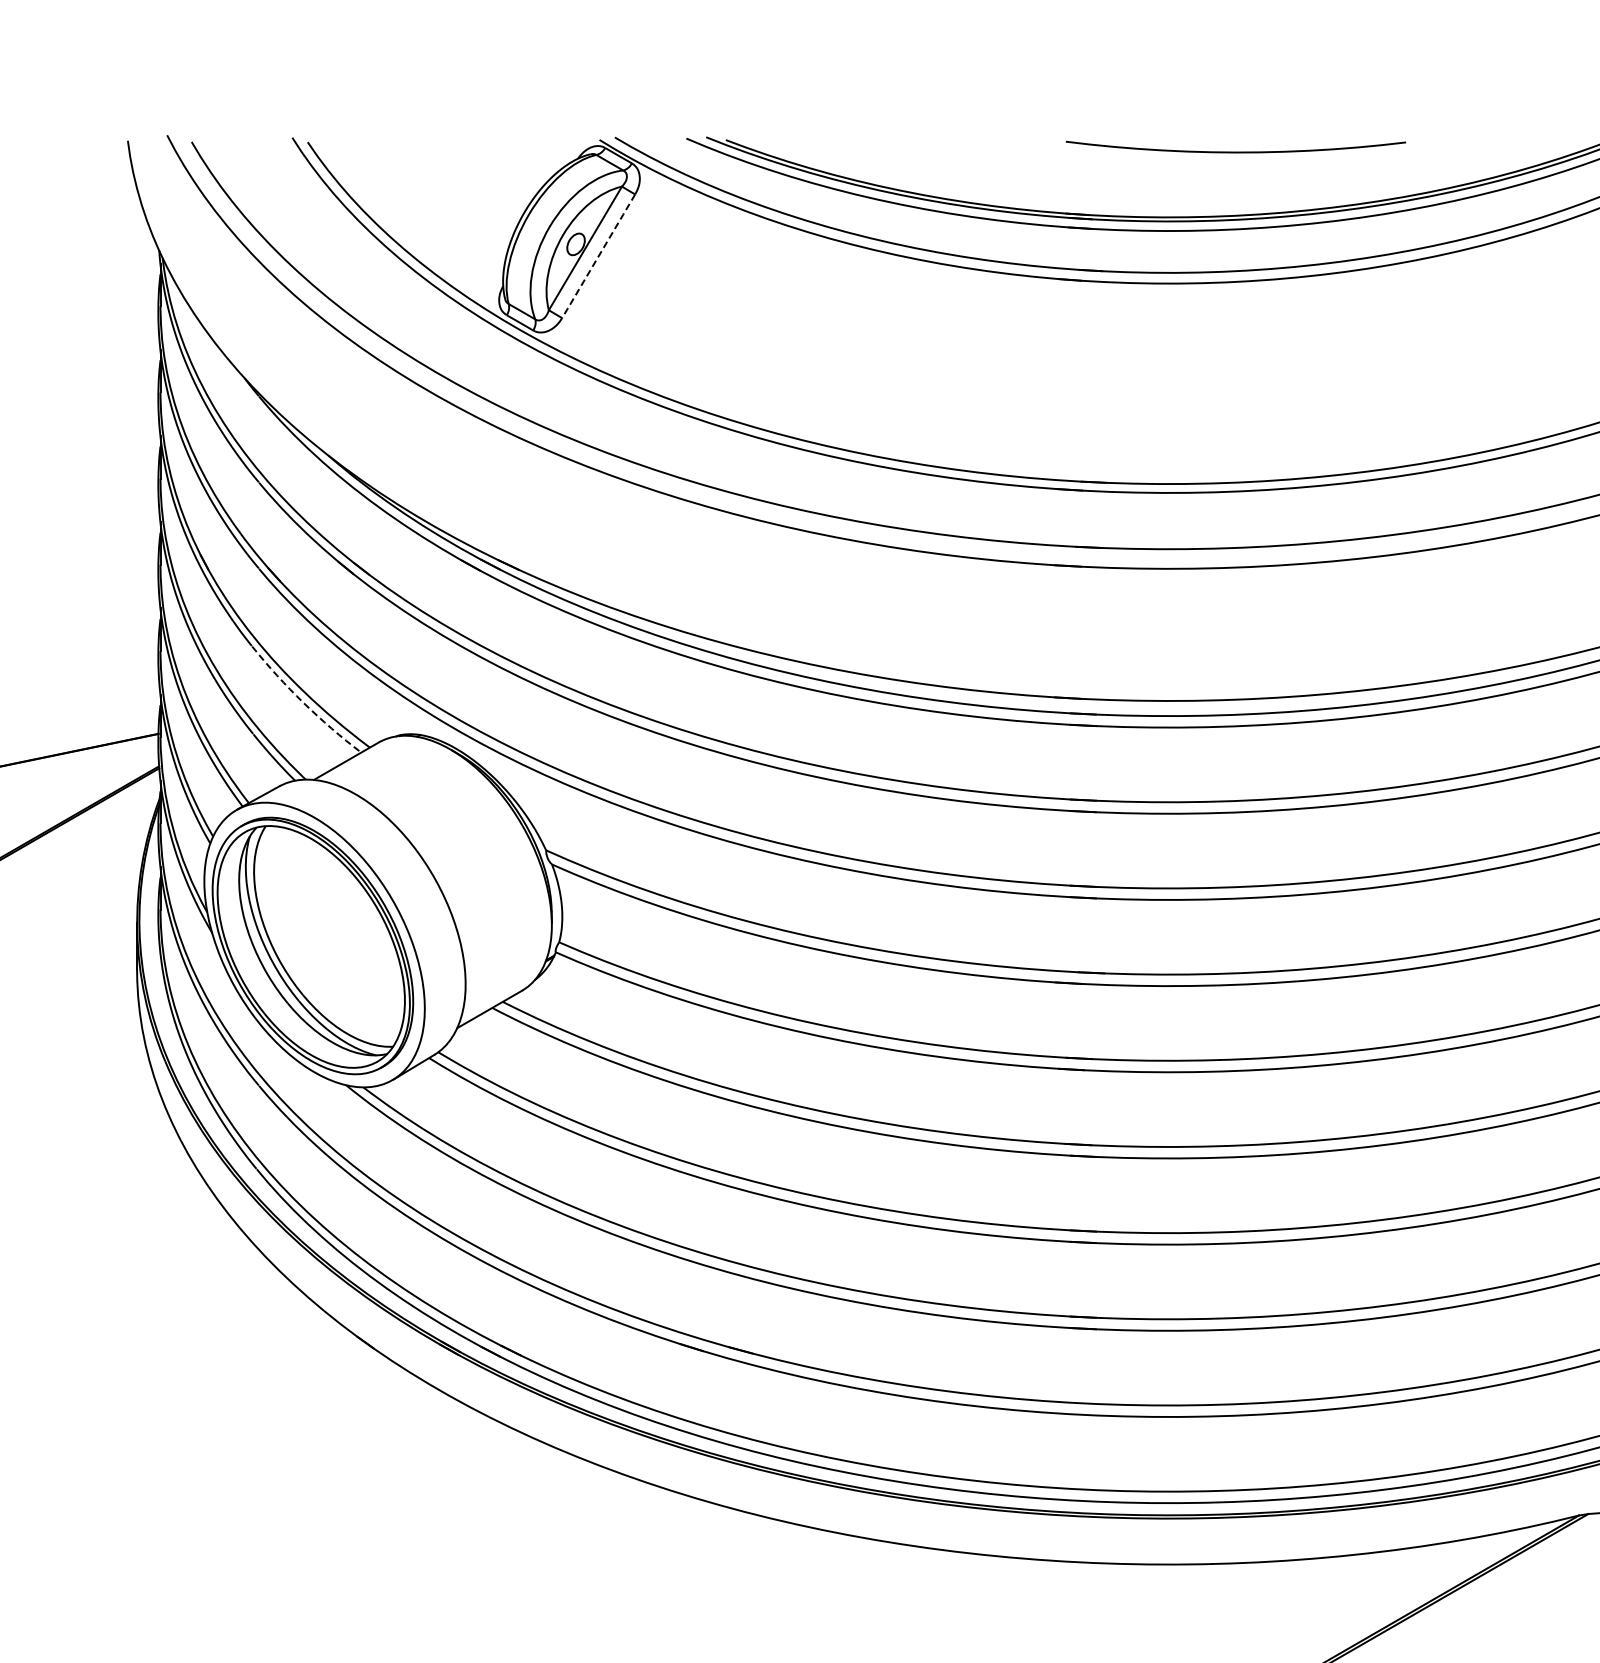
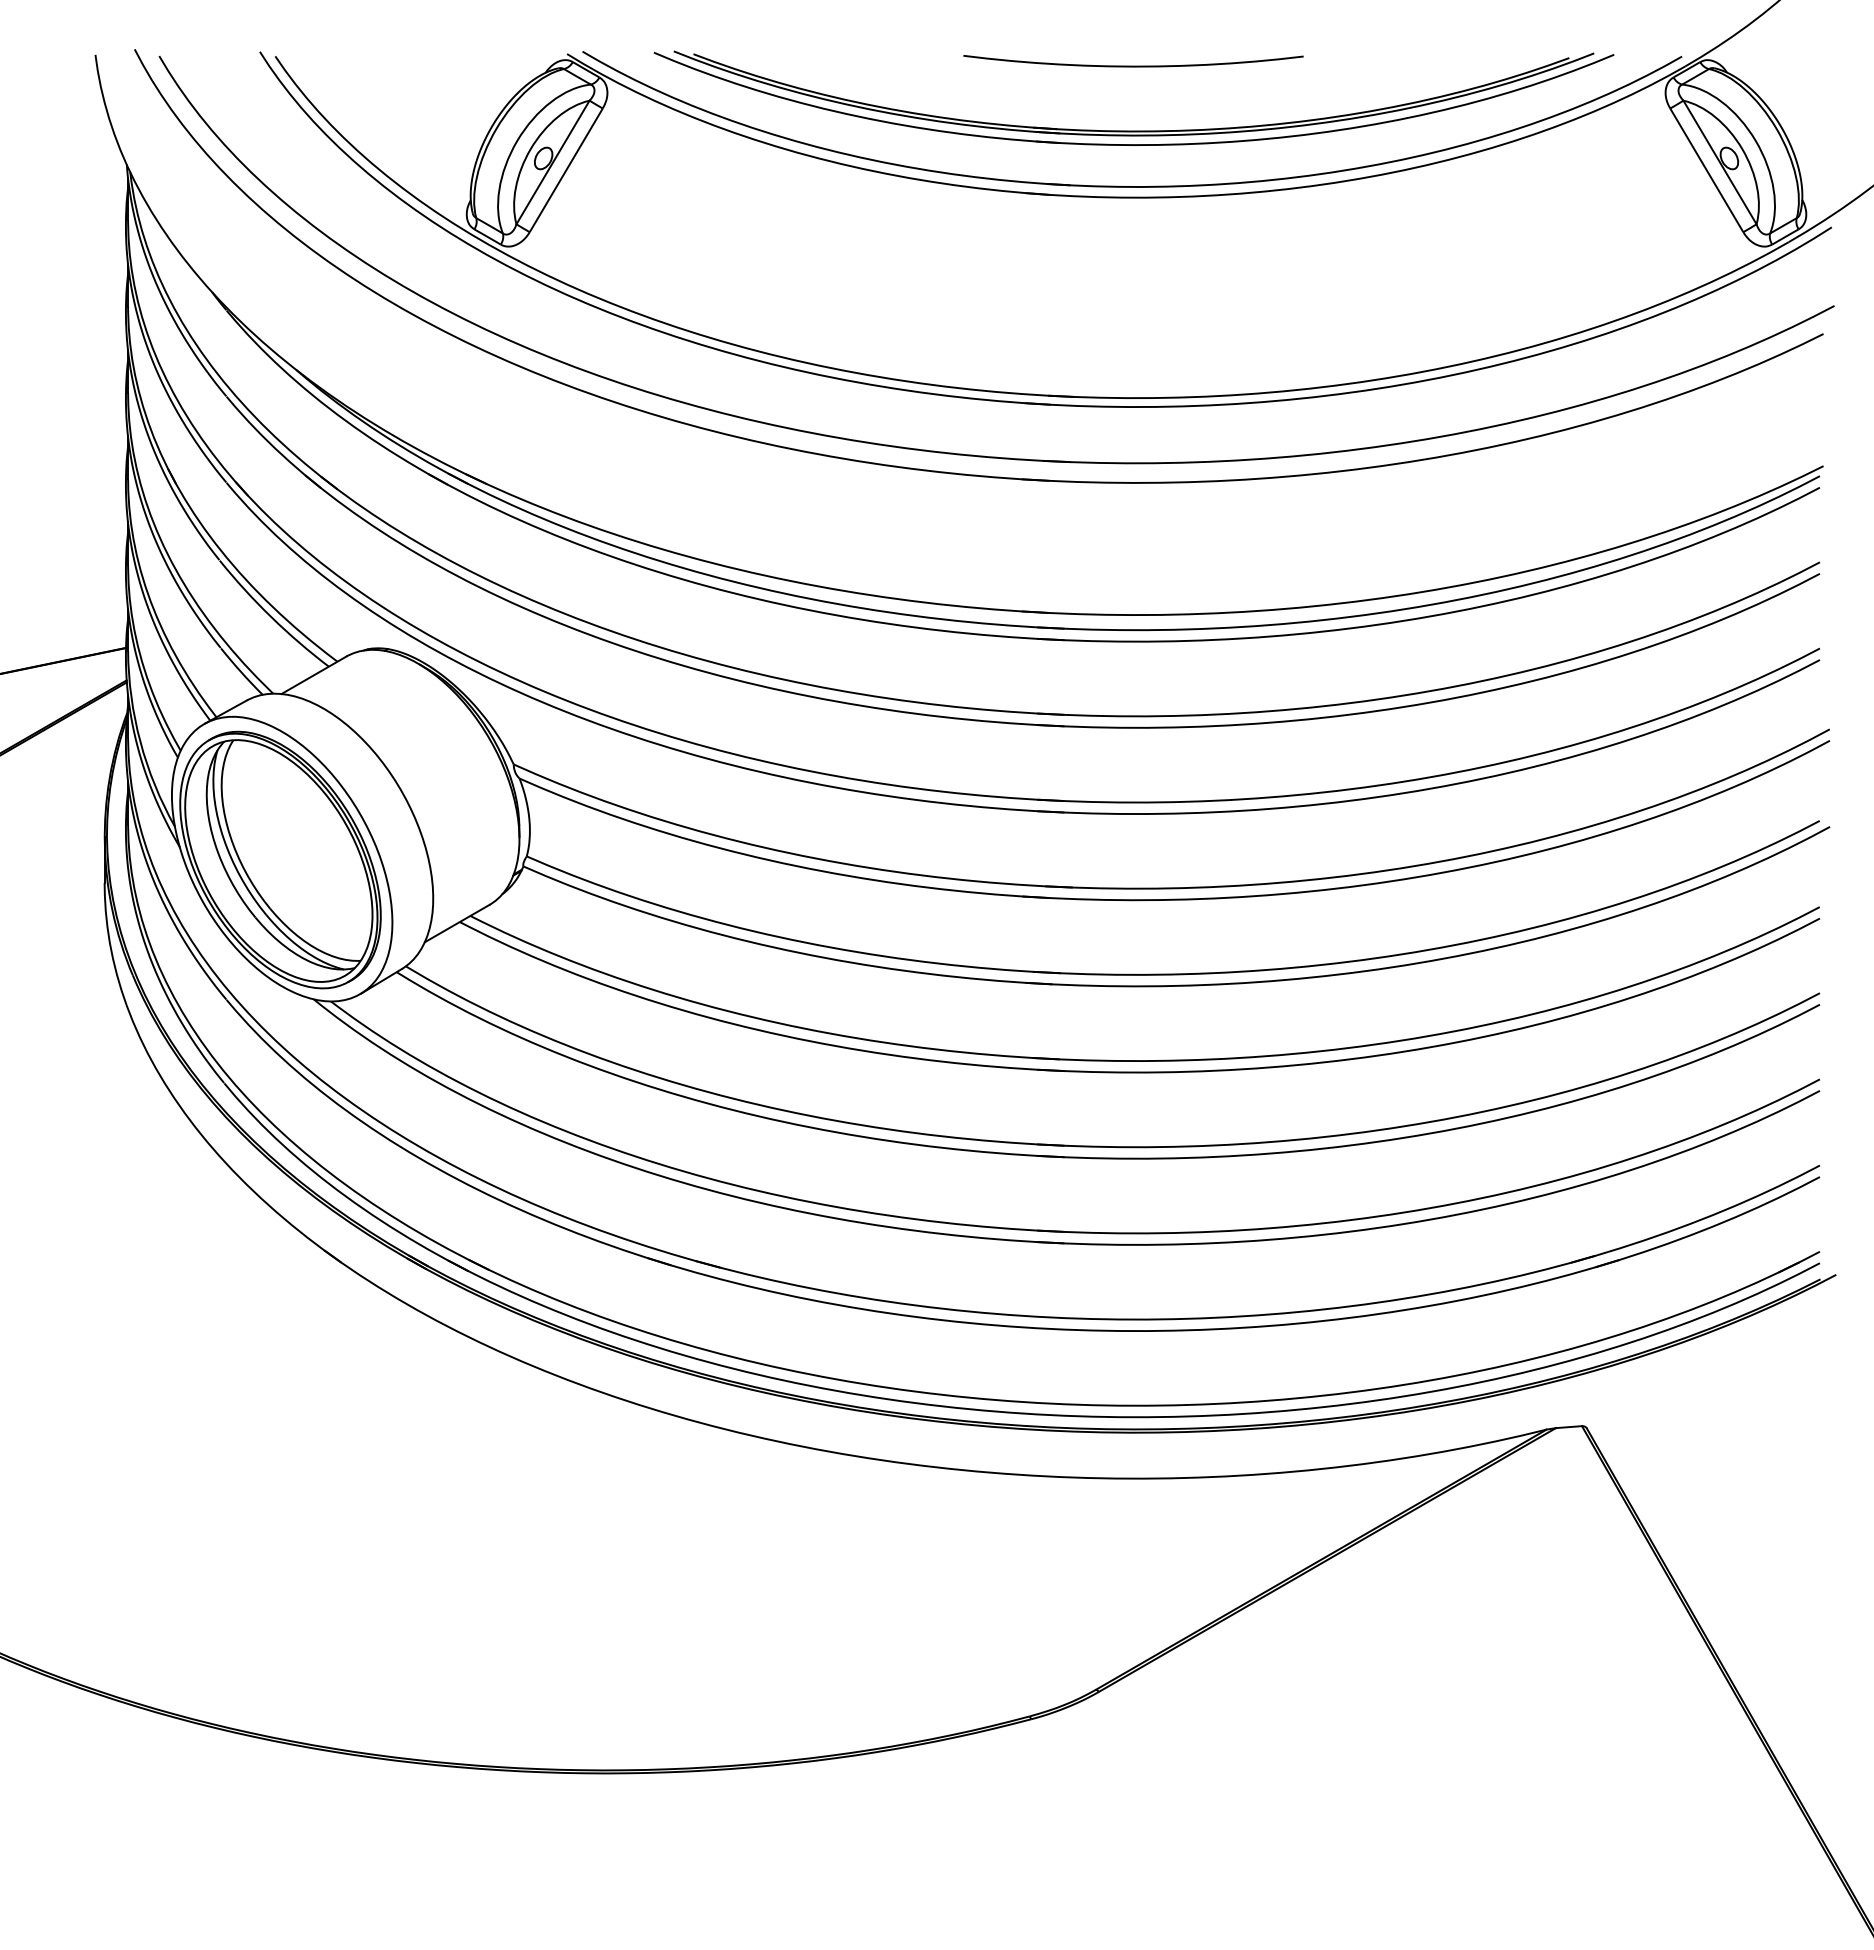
curve: (1235, 151) -> (1133, 65), moved
line: (597, 256) -> (565, 170), dashed -> solid
arc: (303, 702) -> (271, 616), dashed -> solid

